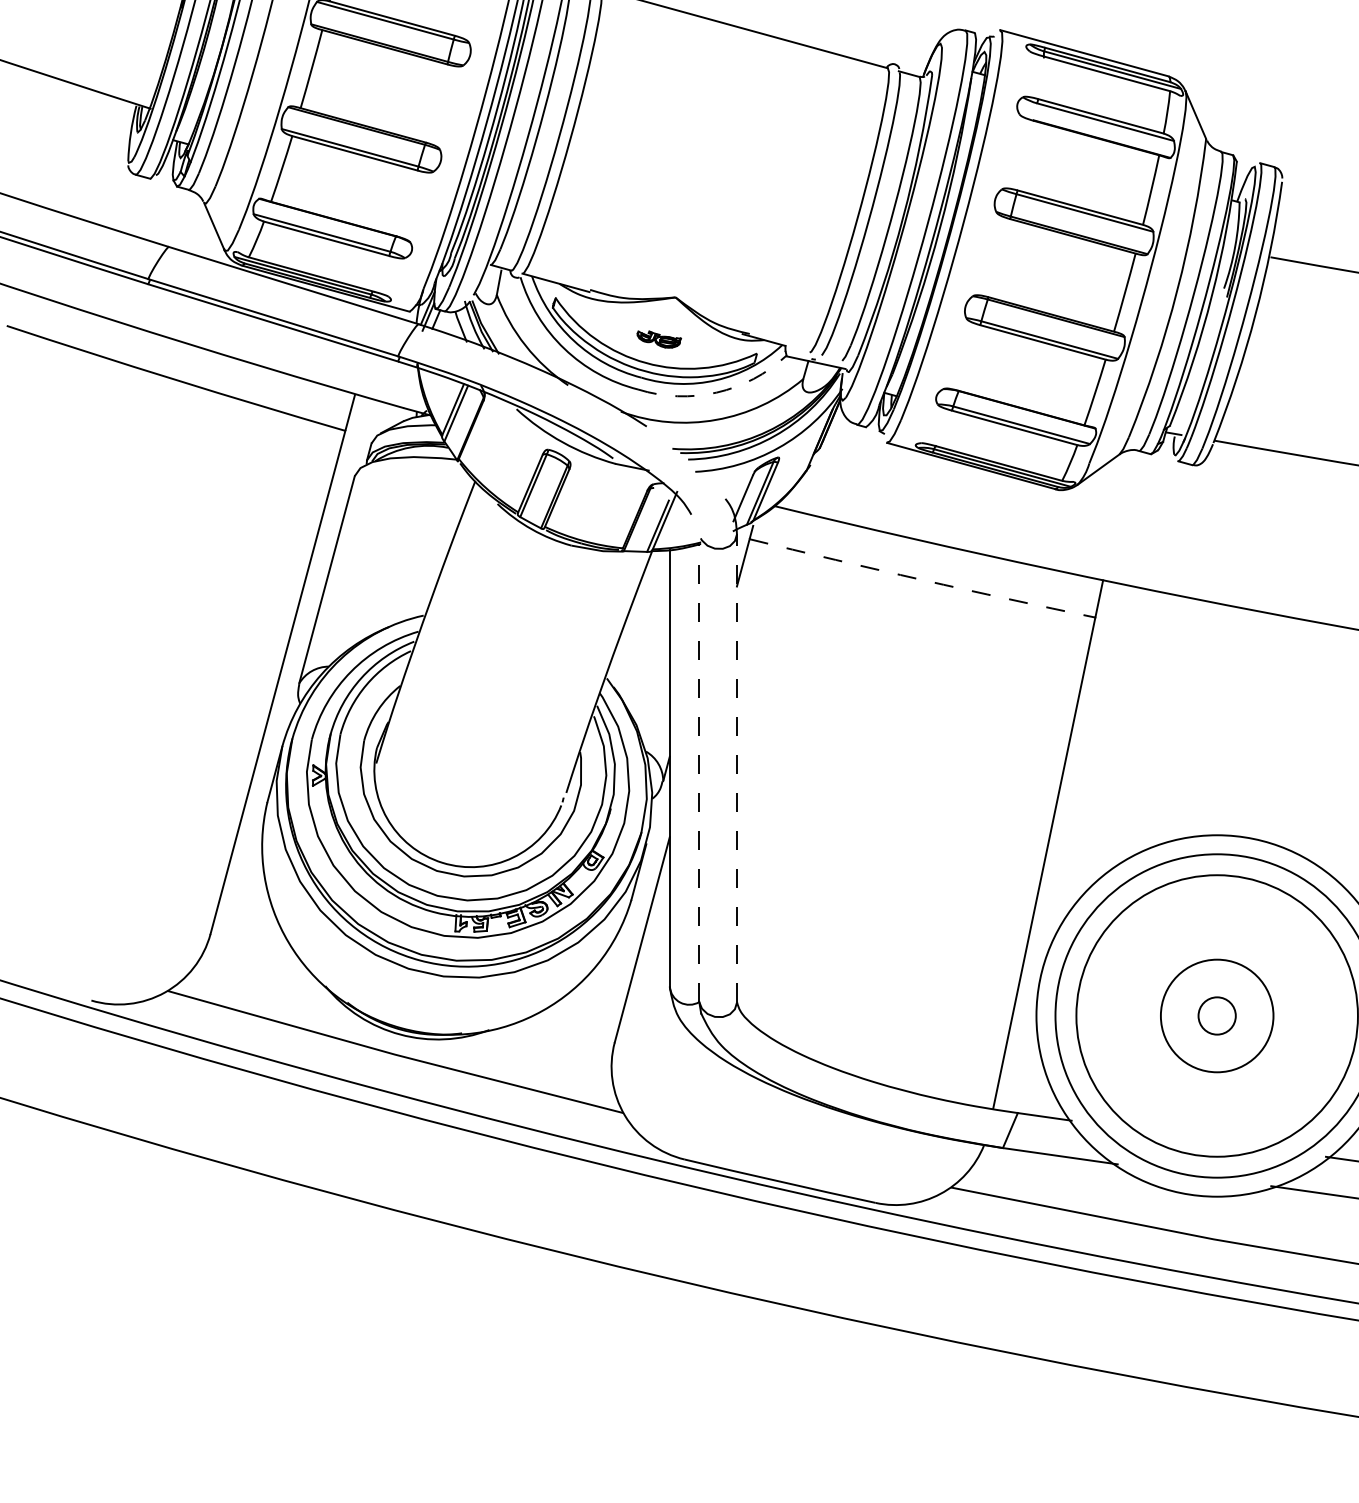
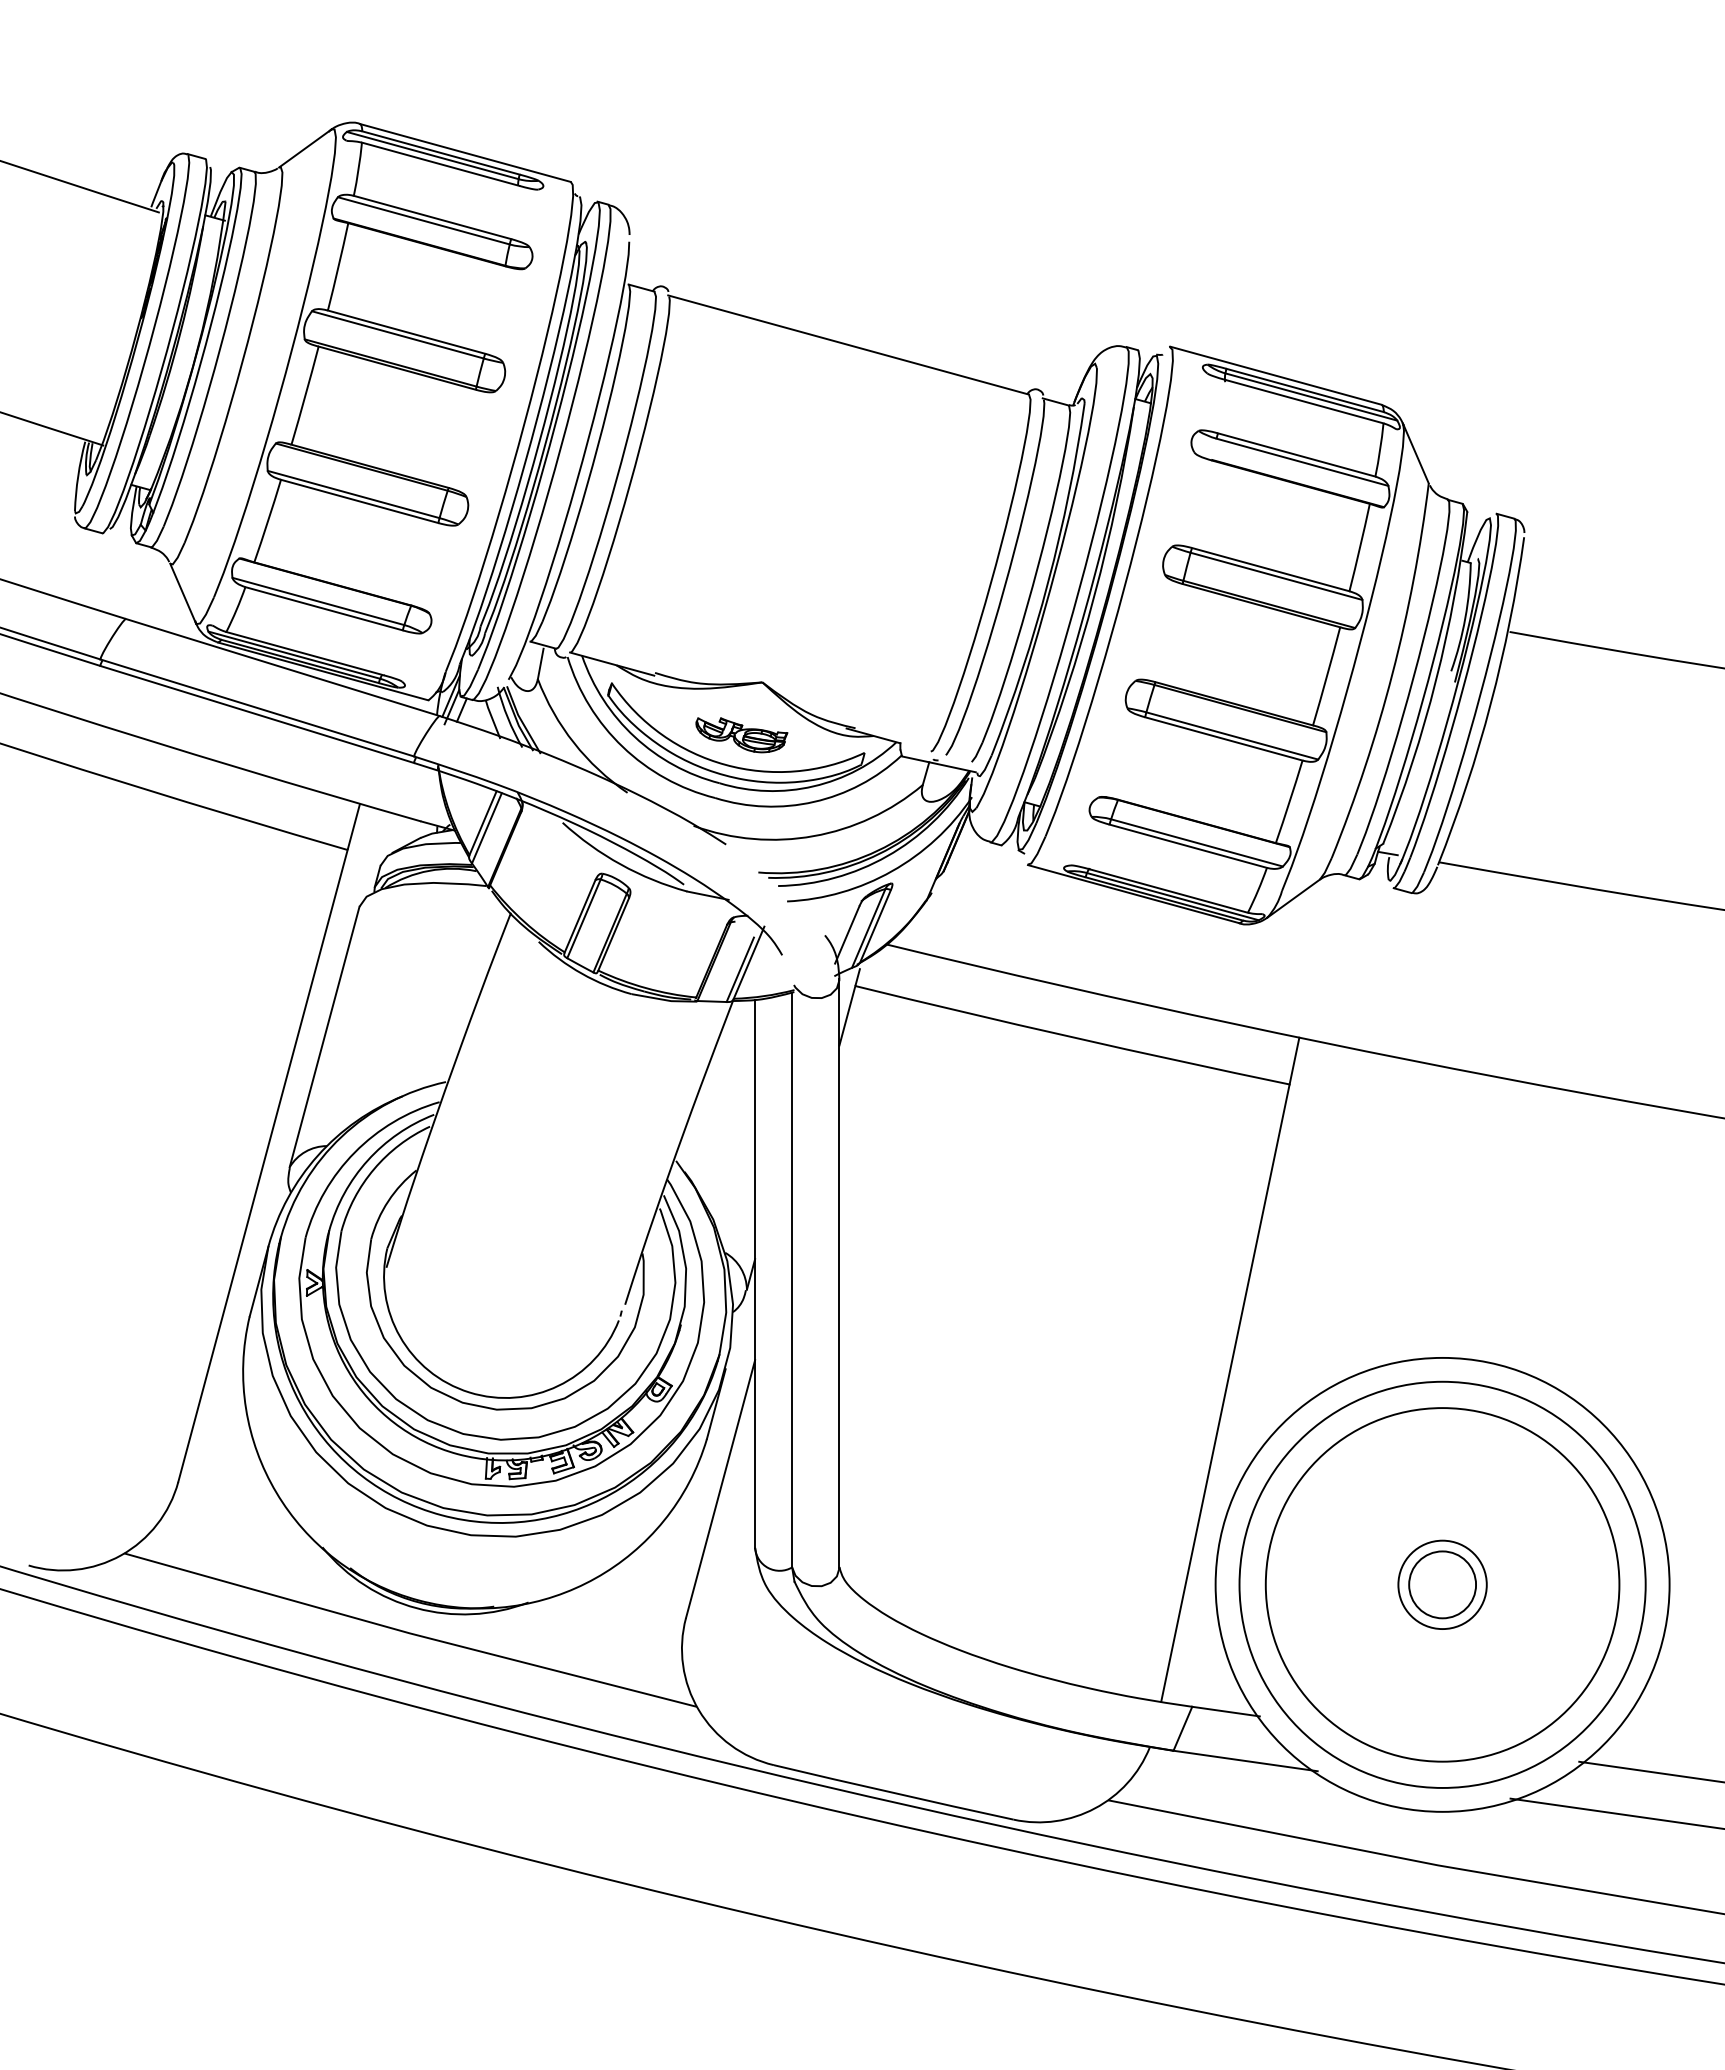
part: (658, 339) -> (741, 735), size x1.67
arc: (717, 392) -> (814, 801), dashed -> solid
arc: (922, 580) -> (1072, 1037), dashed -> solid
line: (736, 767) -> (839, 1272), dashed -> solid
line: (699, 772) -> (792, 1279), dashed -> solid
circle: (1217, 1015) -> (1442, 1584), size x0.62
circle: (1217, 1015) -> (1442, 1584), size x1.43

